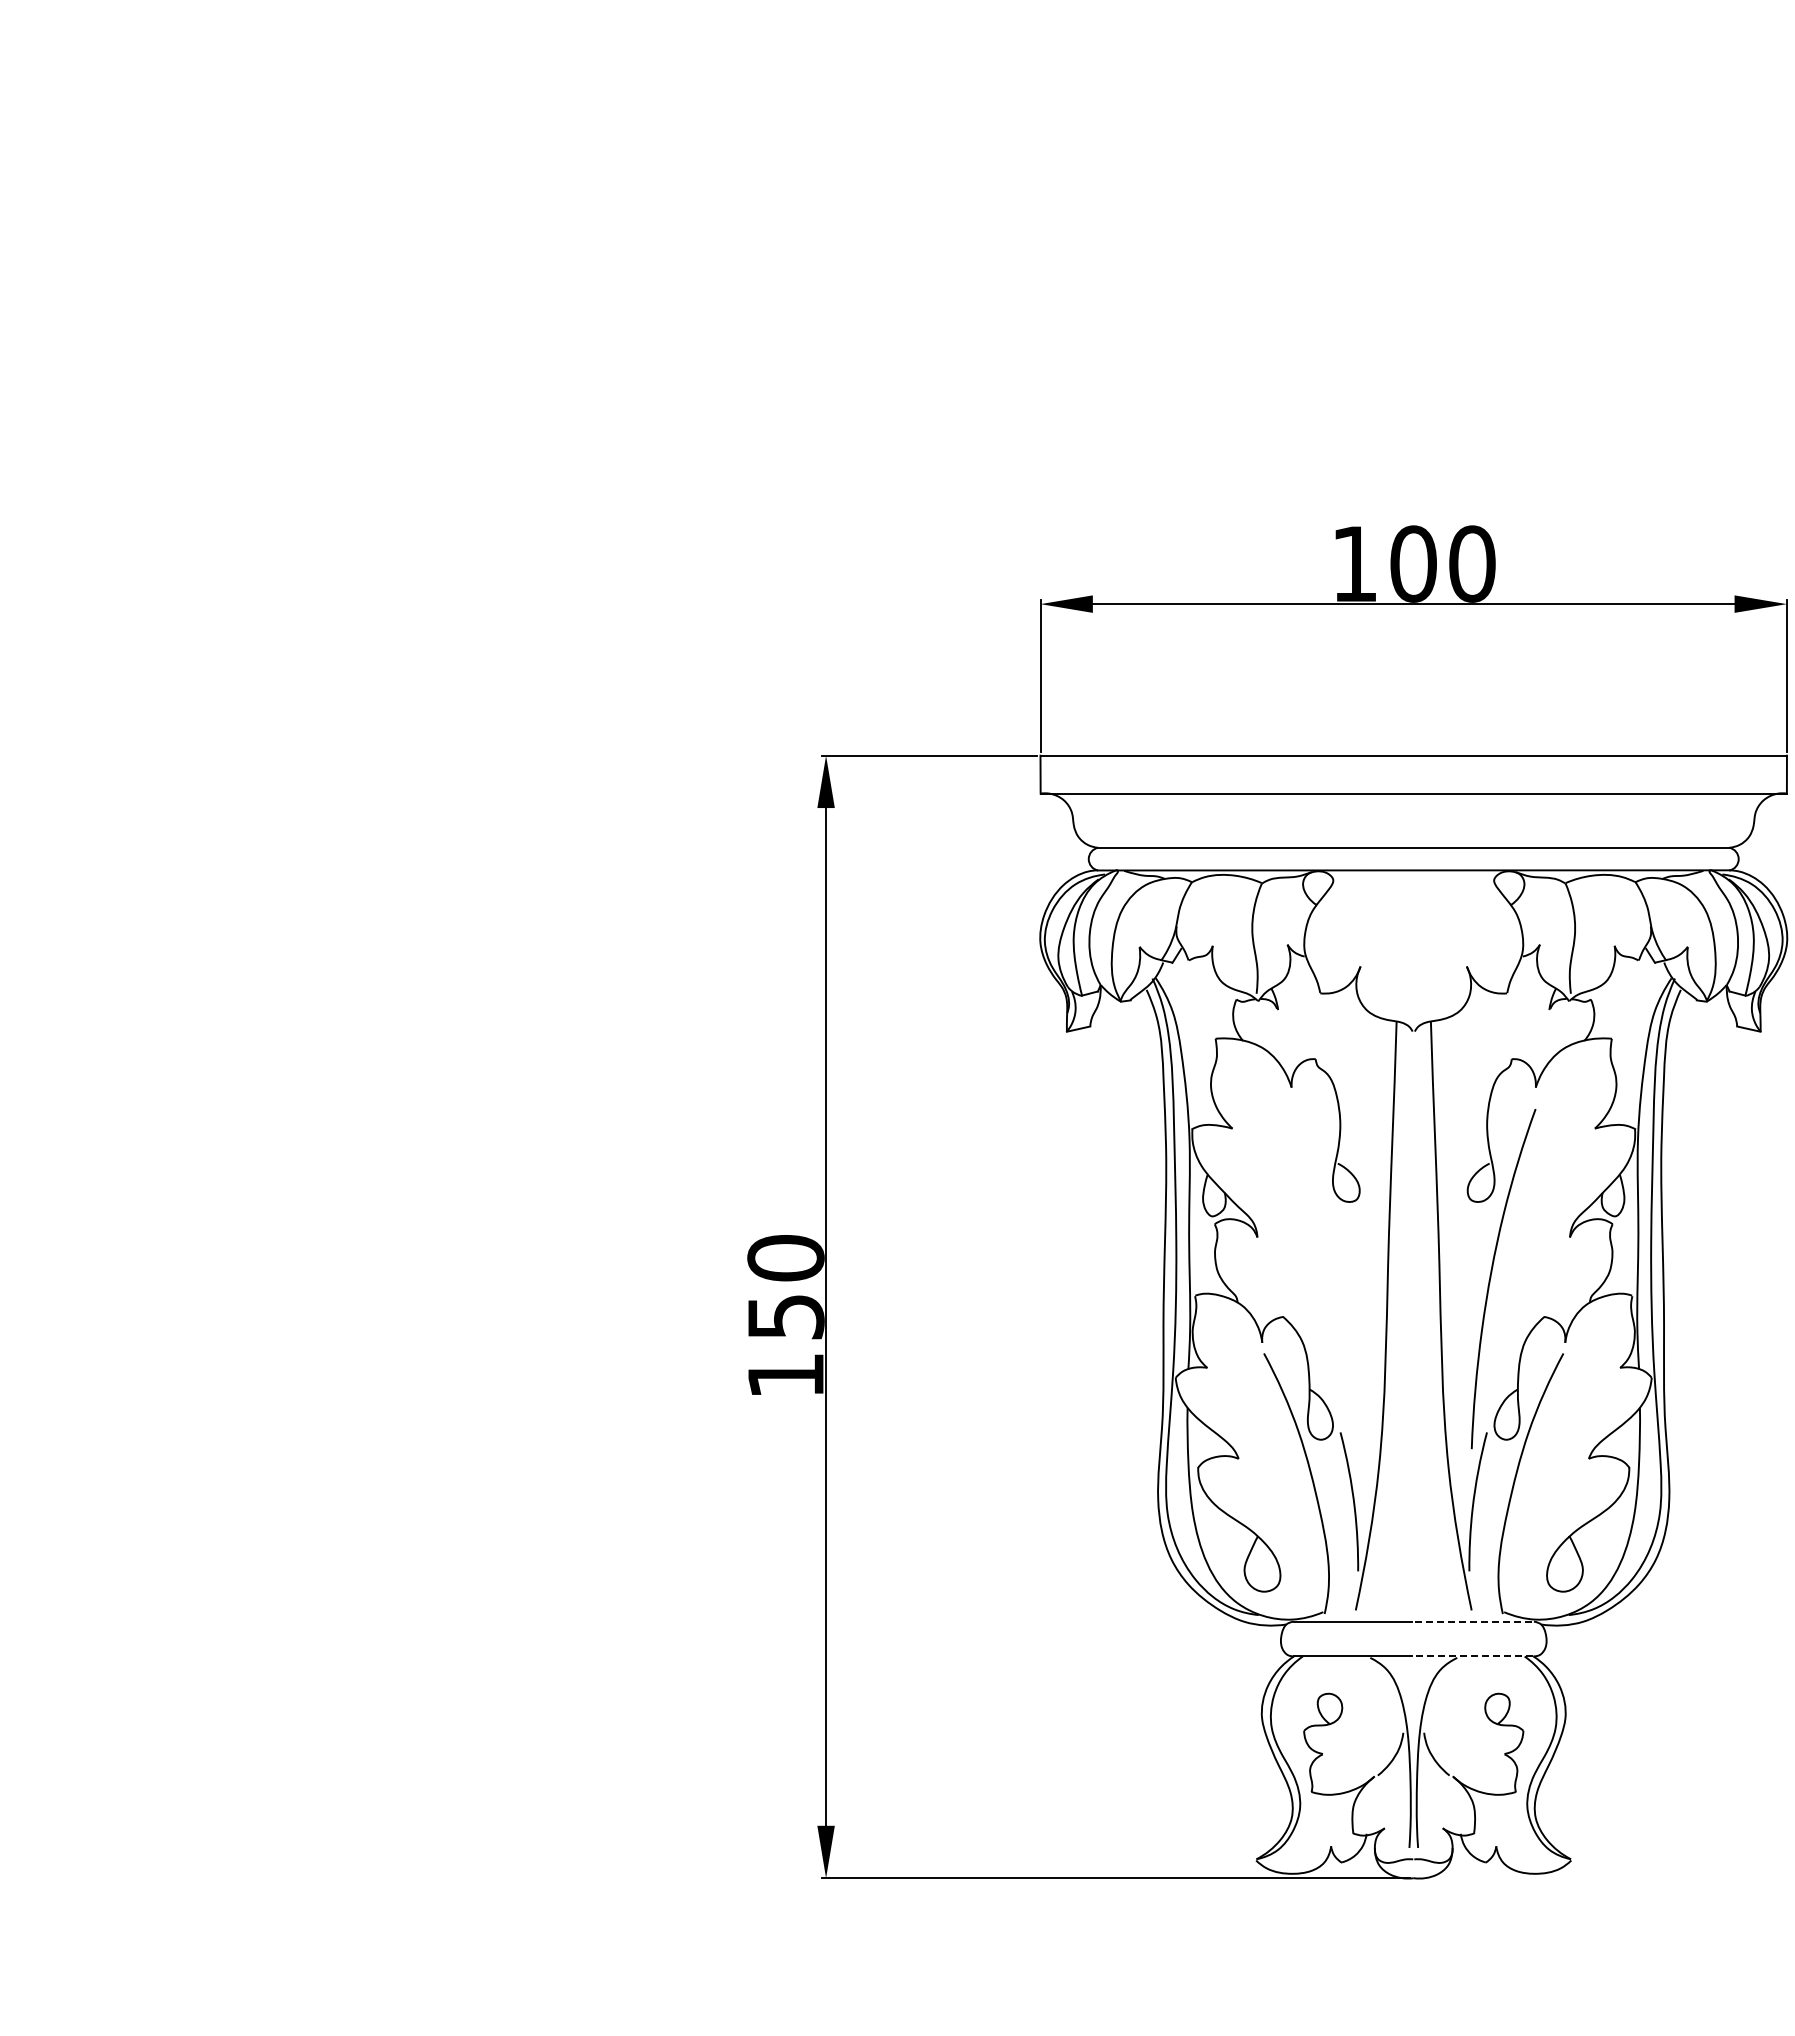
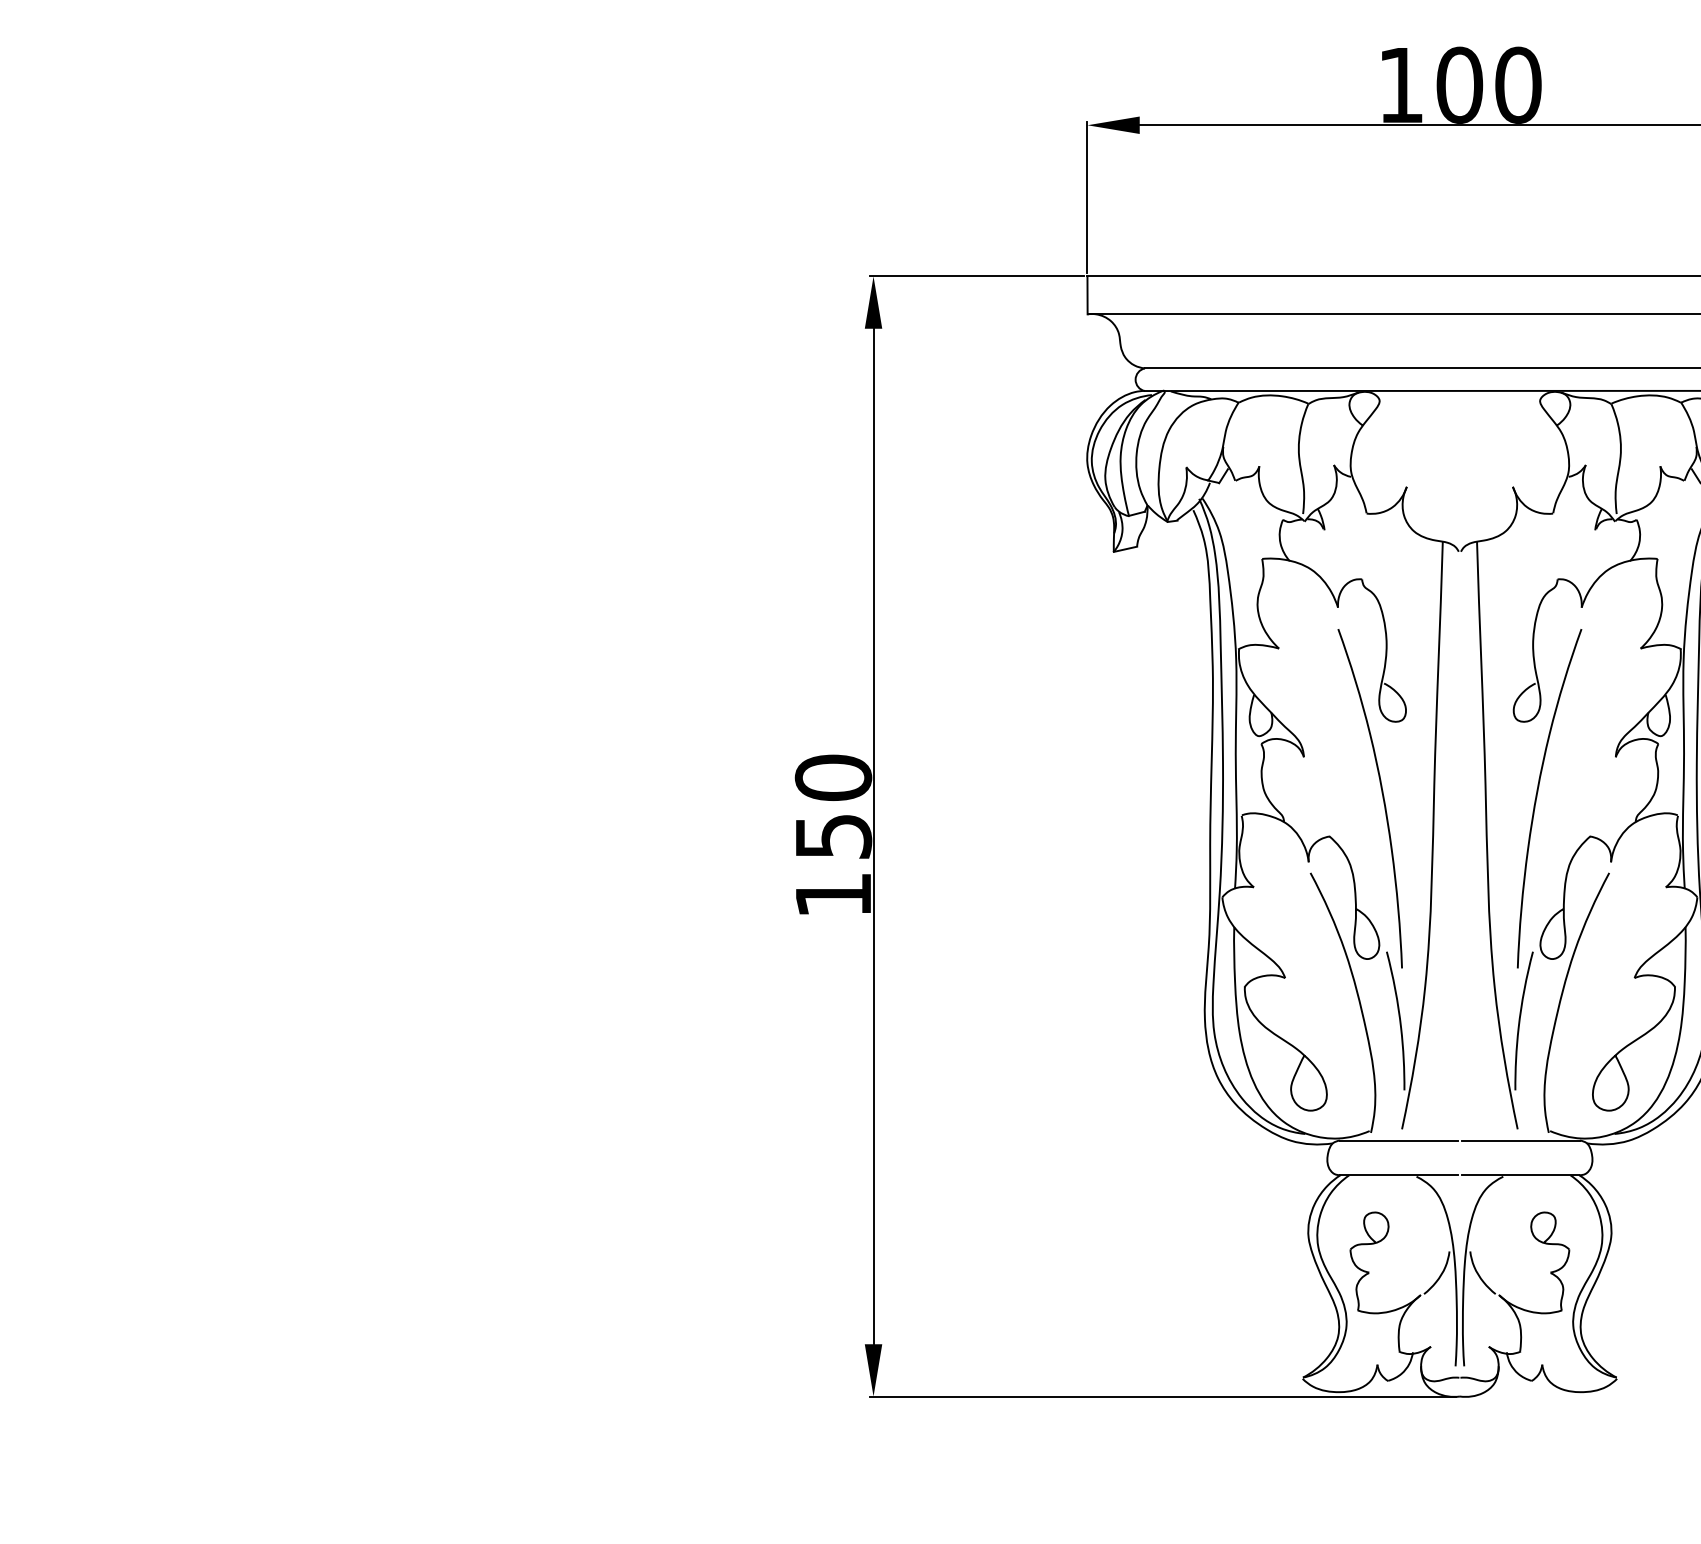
curve: (1335, 1275) -> (1381, 795), added
line: (1475, 1621) -> (1521, 1140), dashed -> solid
line: (1473, 1656) -> (1519, 1175), dashed -> solid

